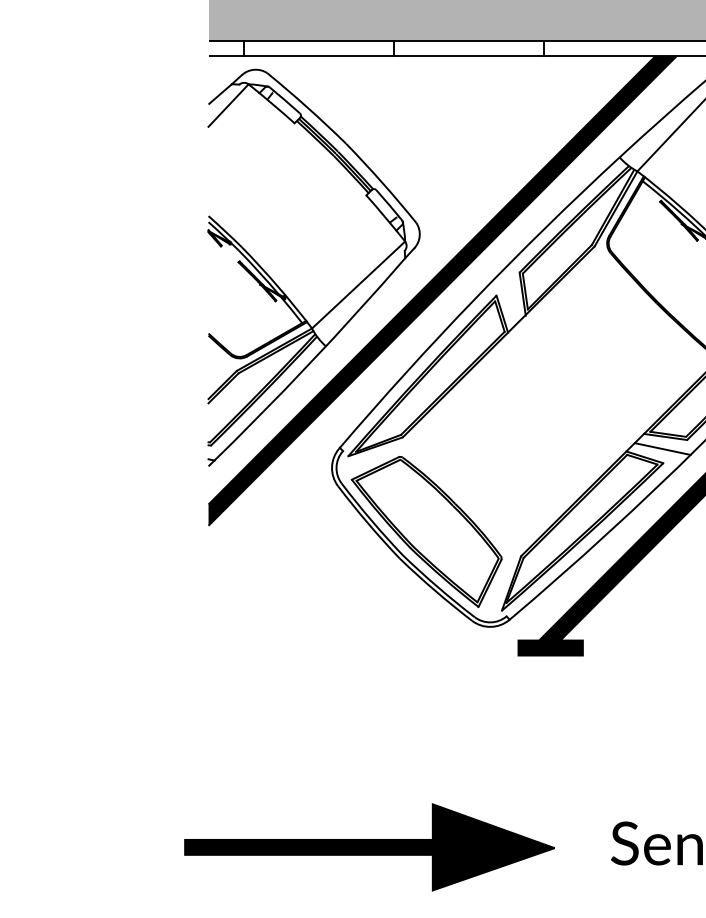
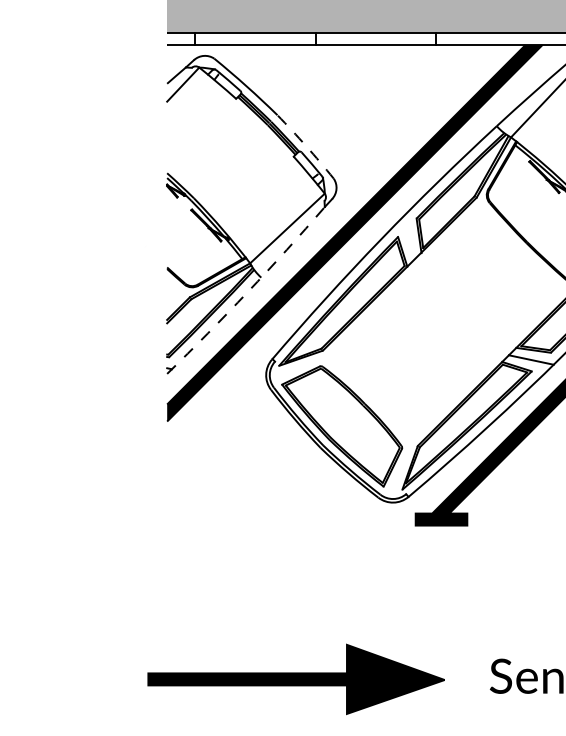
arc: (382, 182) -> (306, 146), solid -> dashed
arc: (309, 364) -> (248, 292), solid -> dashed

